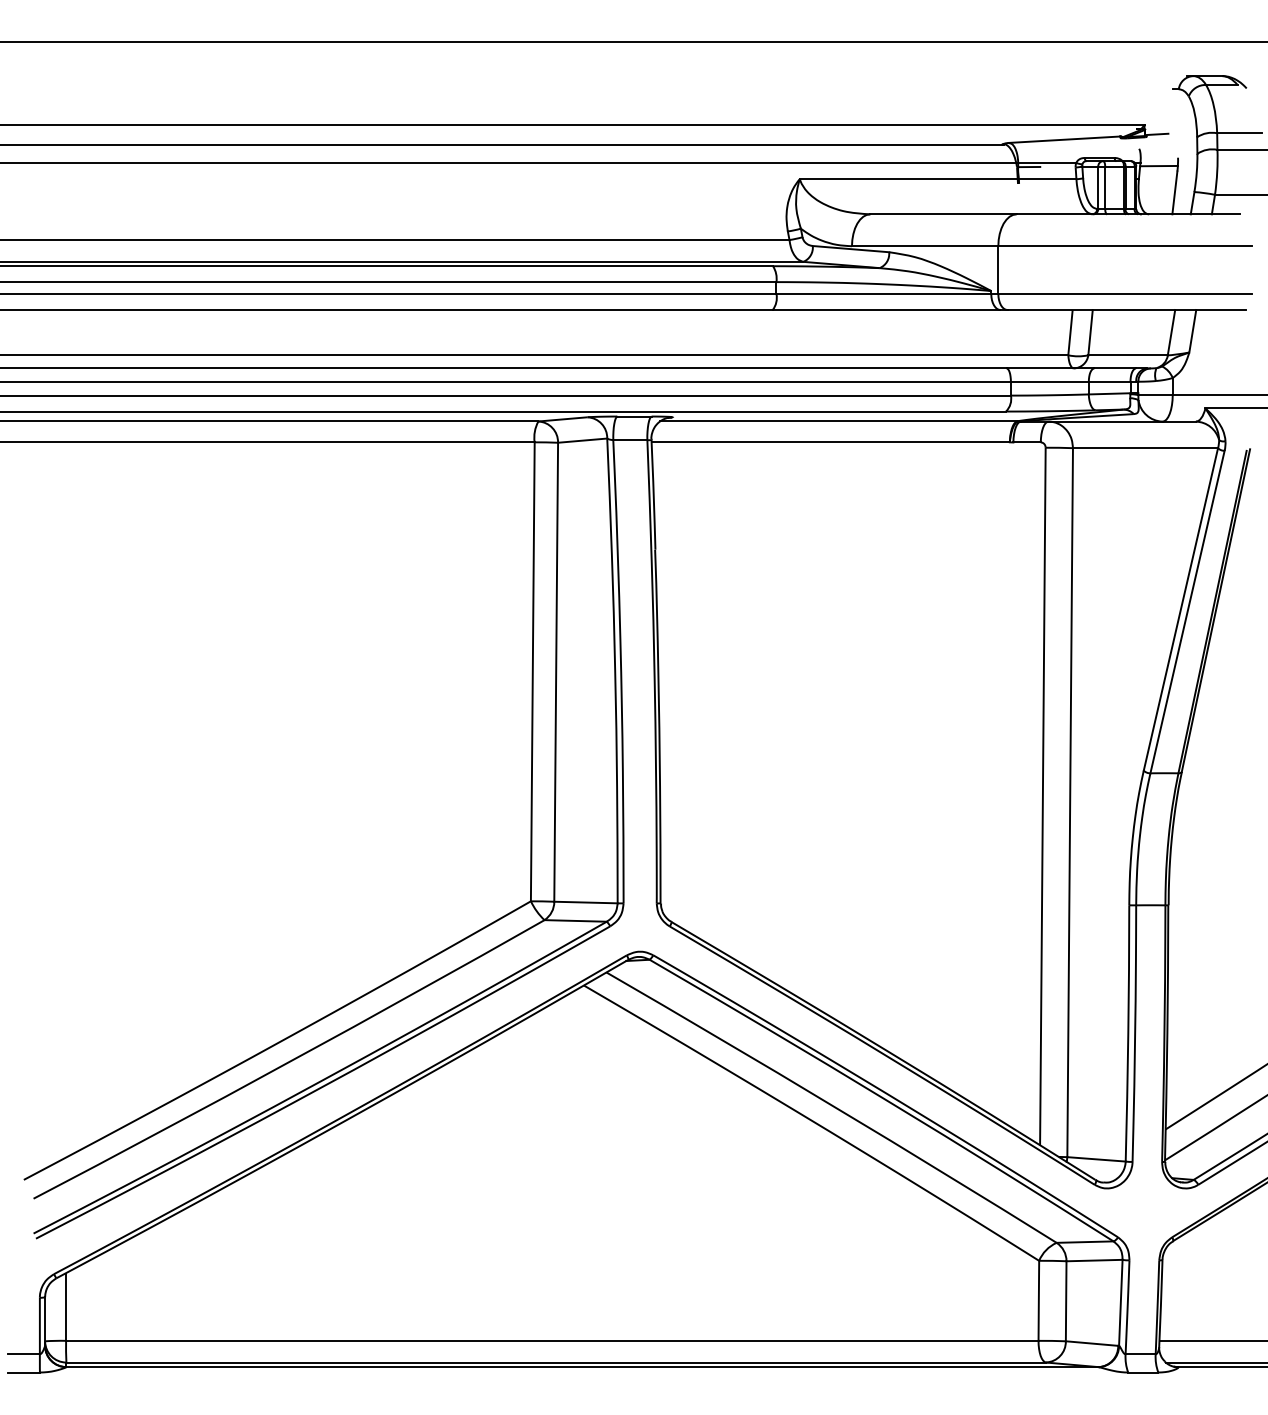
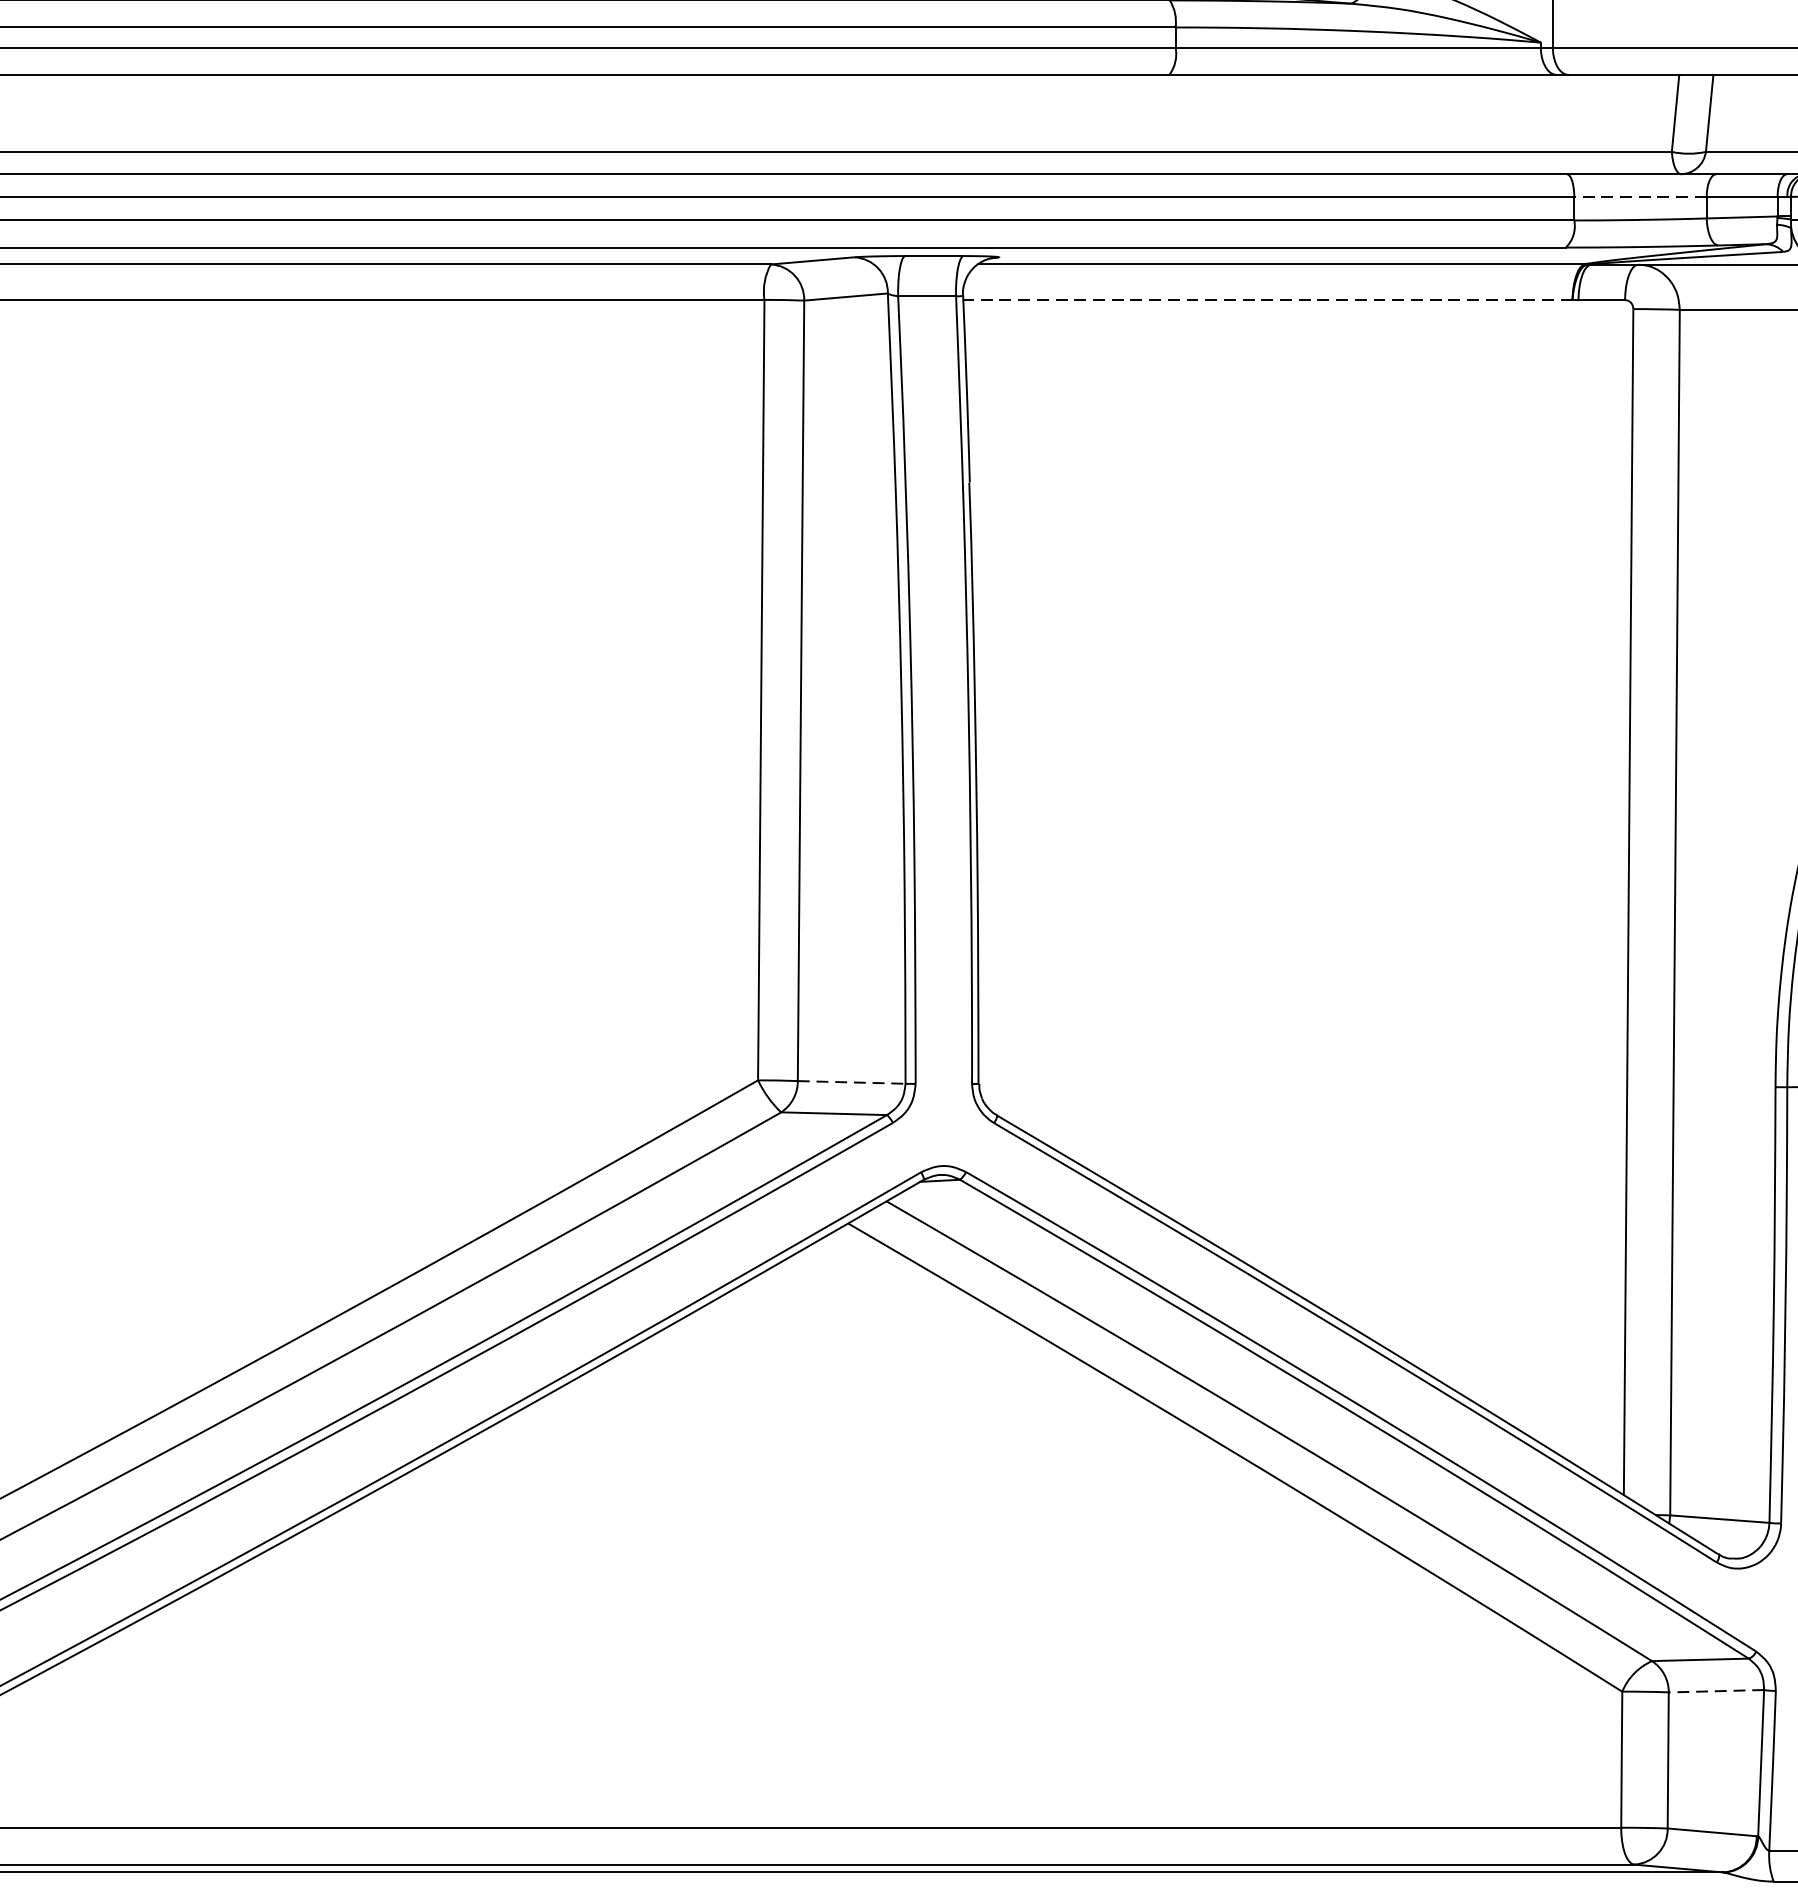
line: (1049, 381) -> (1639, 196), solid -> dashed
line: (830, 442) -> (1267, 300), solid -> dashed
line: (585, 902) -> (850, 1082), solid -> dashed
line: (1094, 1260) -> (1716, 1691), solid -> dashed

